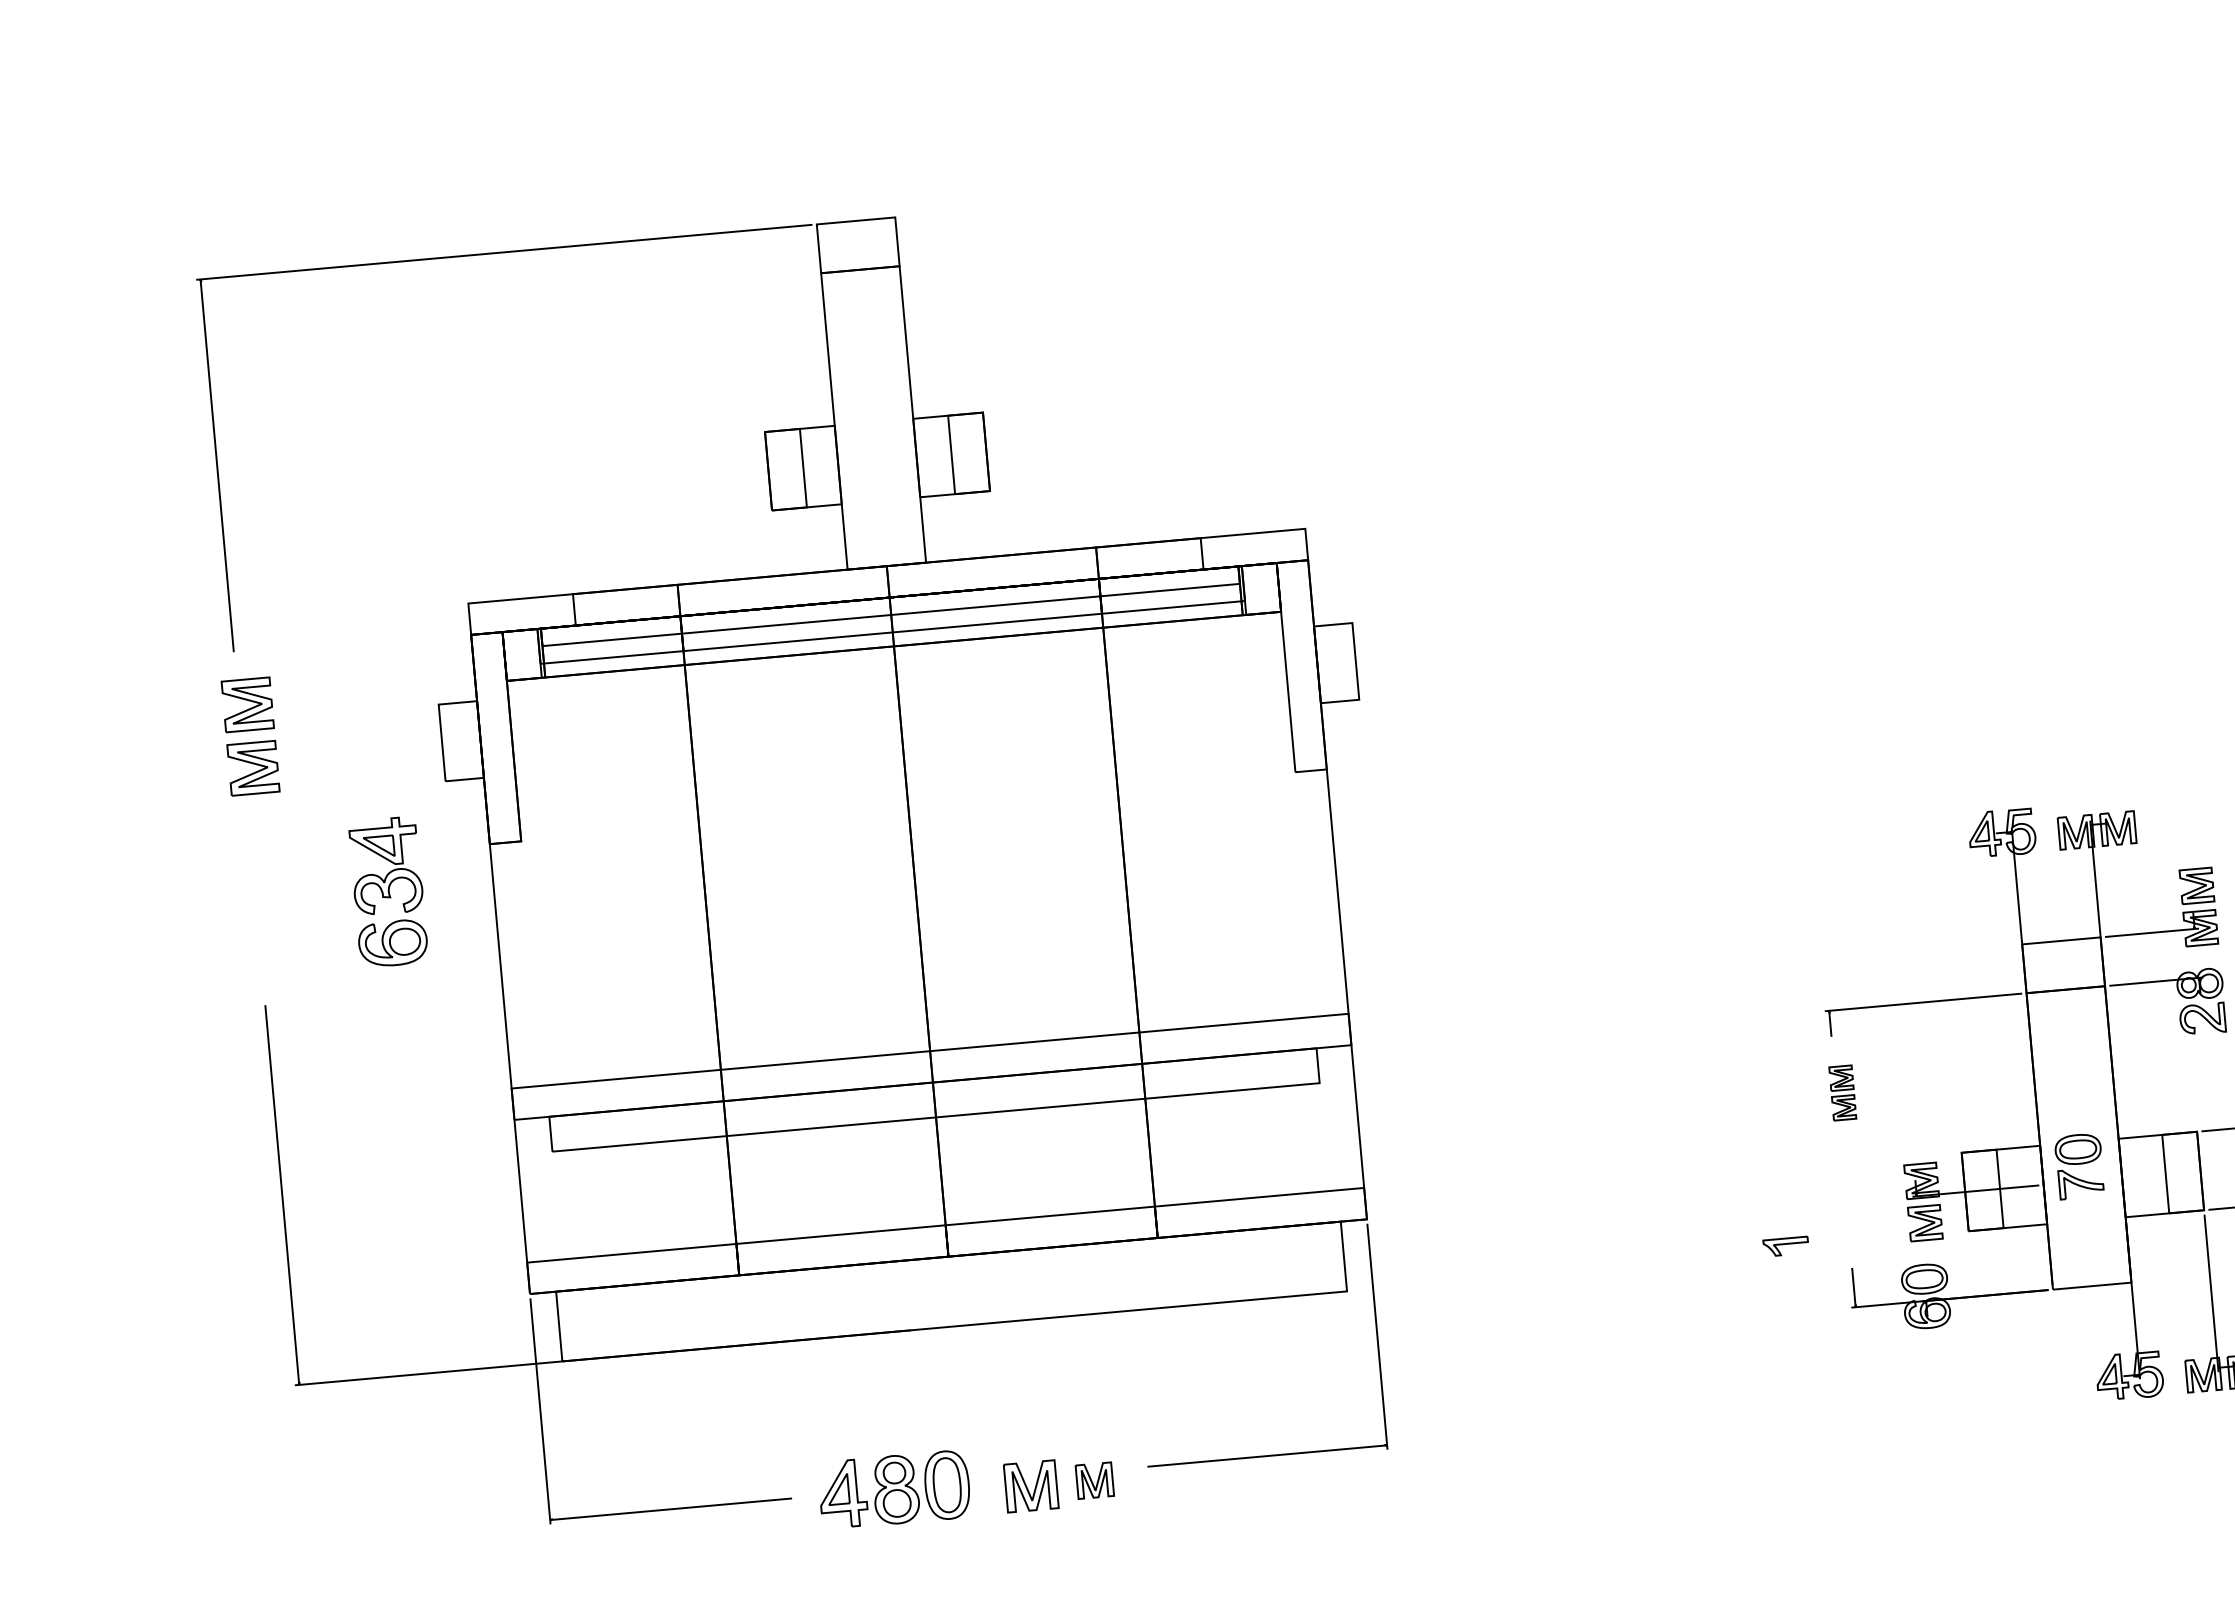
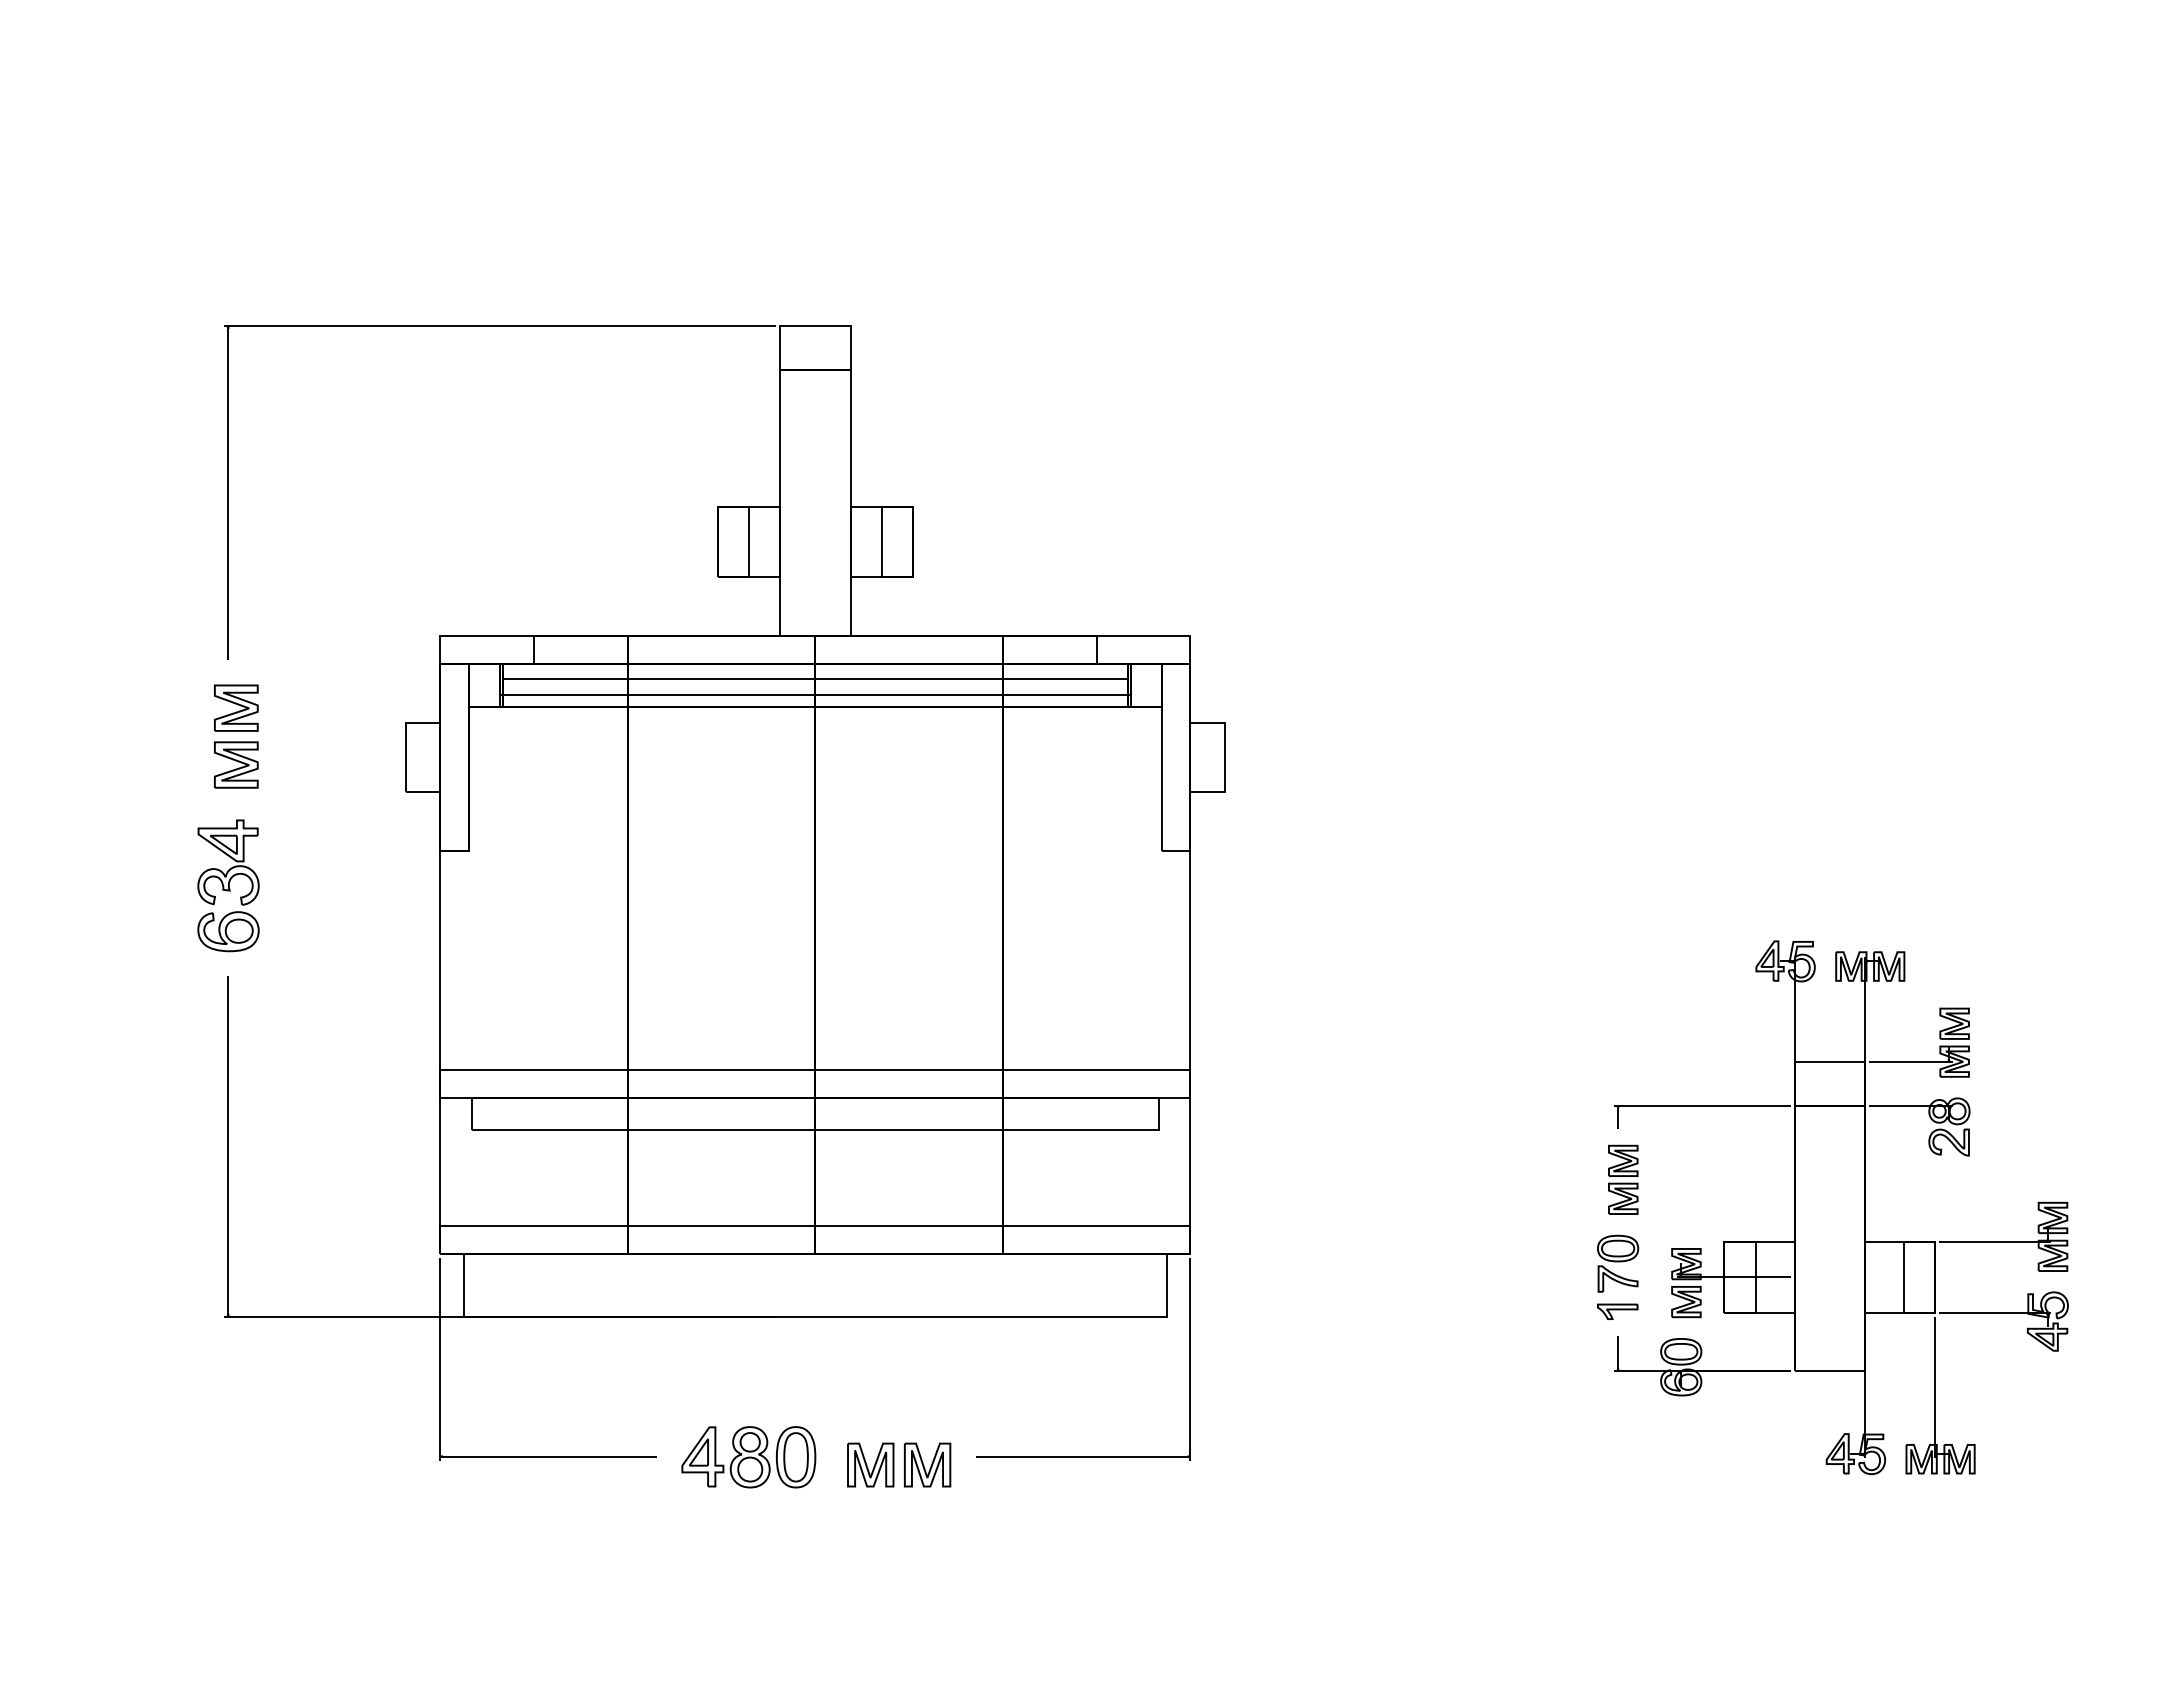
part: (388, 891) -> (228, 885), moved
part: (1842, 1092) -> (1623, 1179), size x1.43
part: (2080, 1166) -> (1618, 1263), moved
part: (1785, 1246) -> (1617, 1311), moved
part: (1094, 1480) -> (927, 1464), size x1.43

